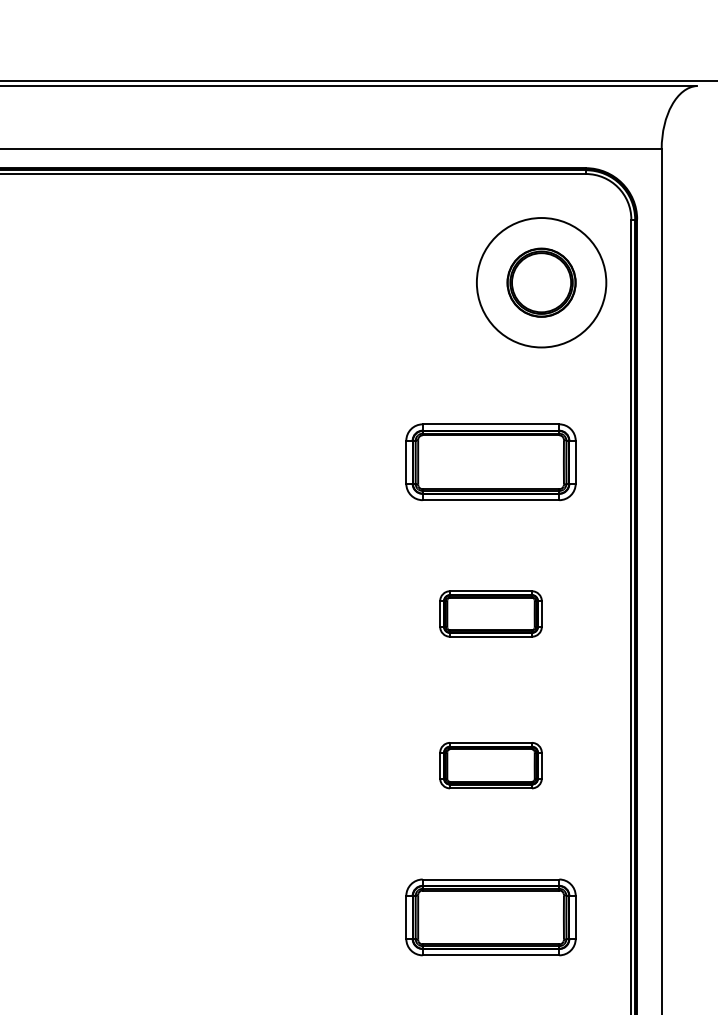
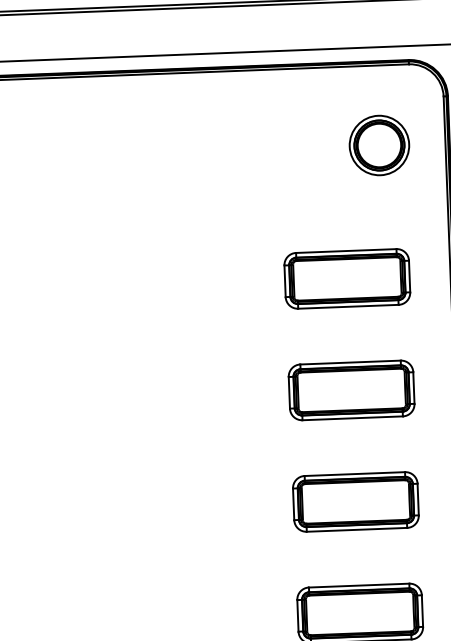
circle: (541, 282) -> (379, 145), size x0.62
part: (490, 613) -> (351, 390), size x1.67
part: (490, 765) -> (355, 501), size x1.67

